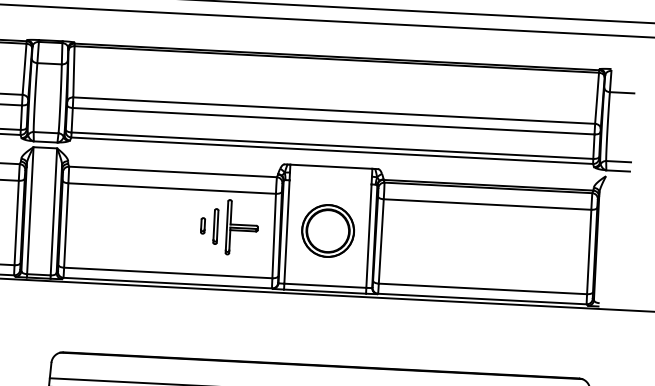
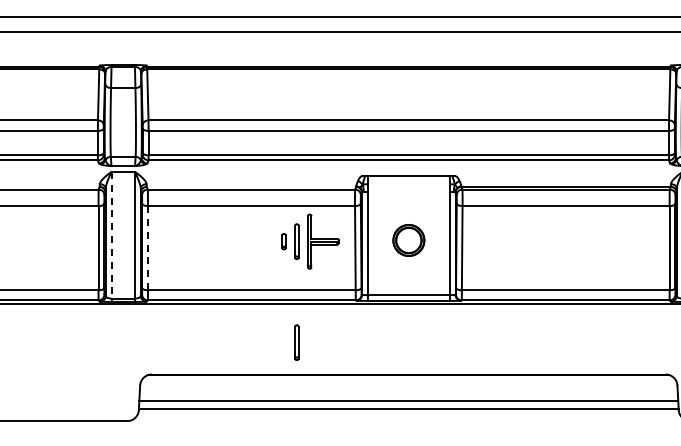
line: (30, 210) -> (111, 235), solid -> dashed
line: (65, 225) -> (147, 248), solid -> dashed
part: (327, 231) -> (408, 240), size x0.6
part: (210, 327) -> (296, 342), added

